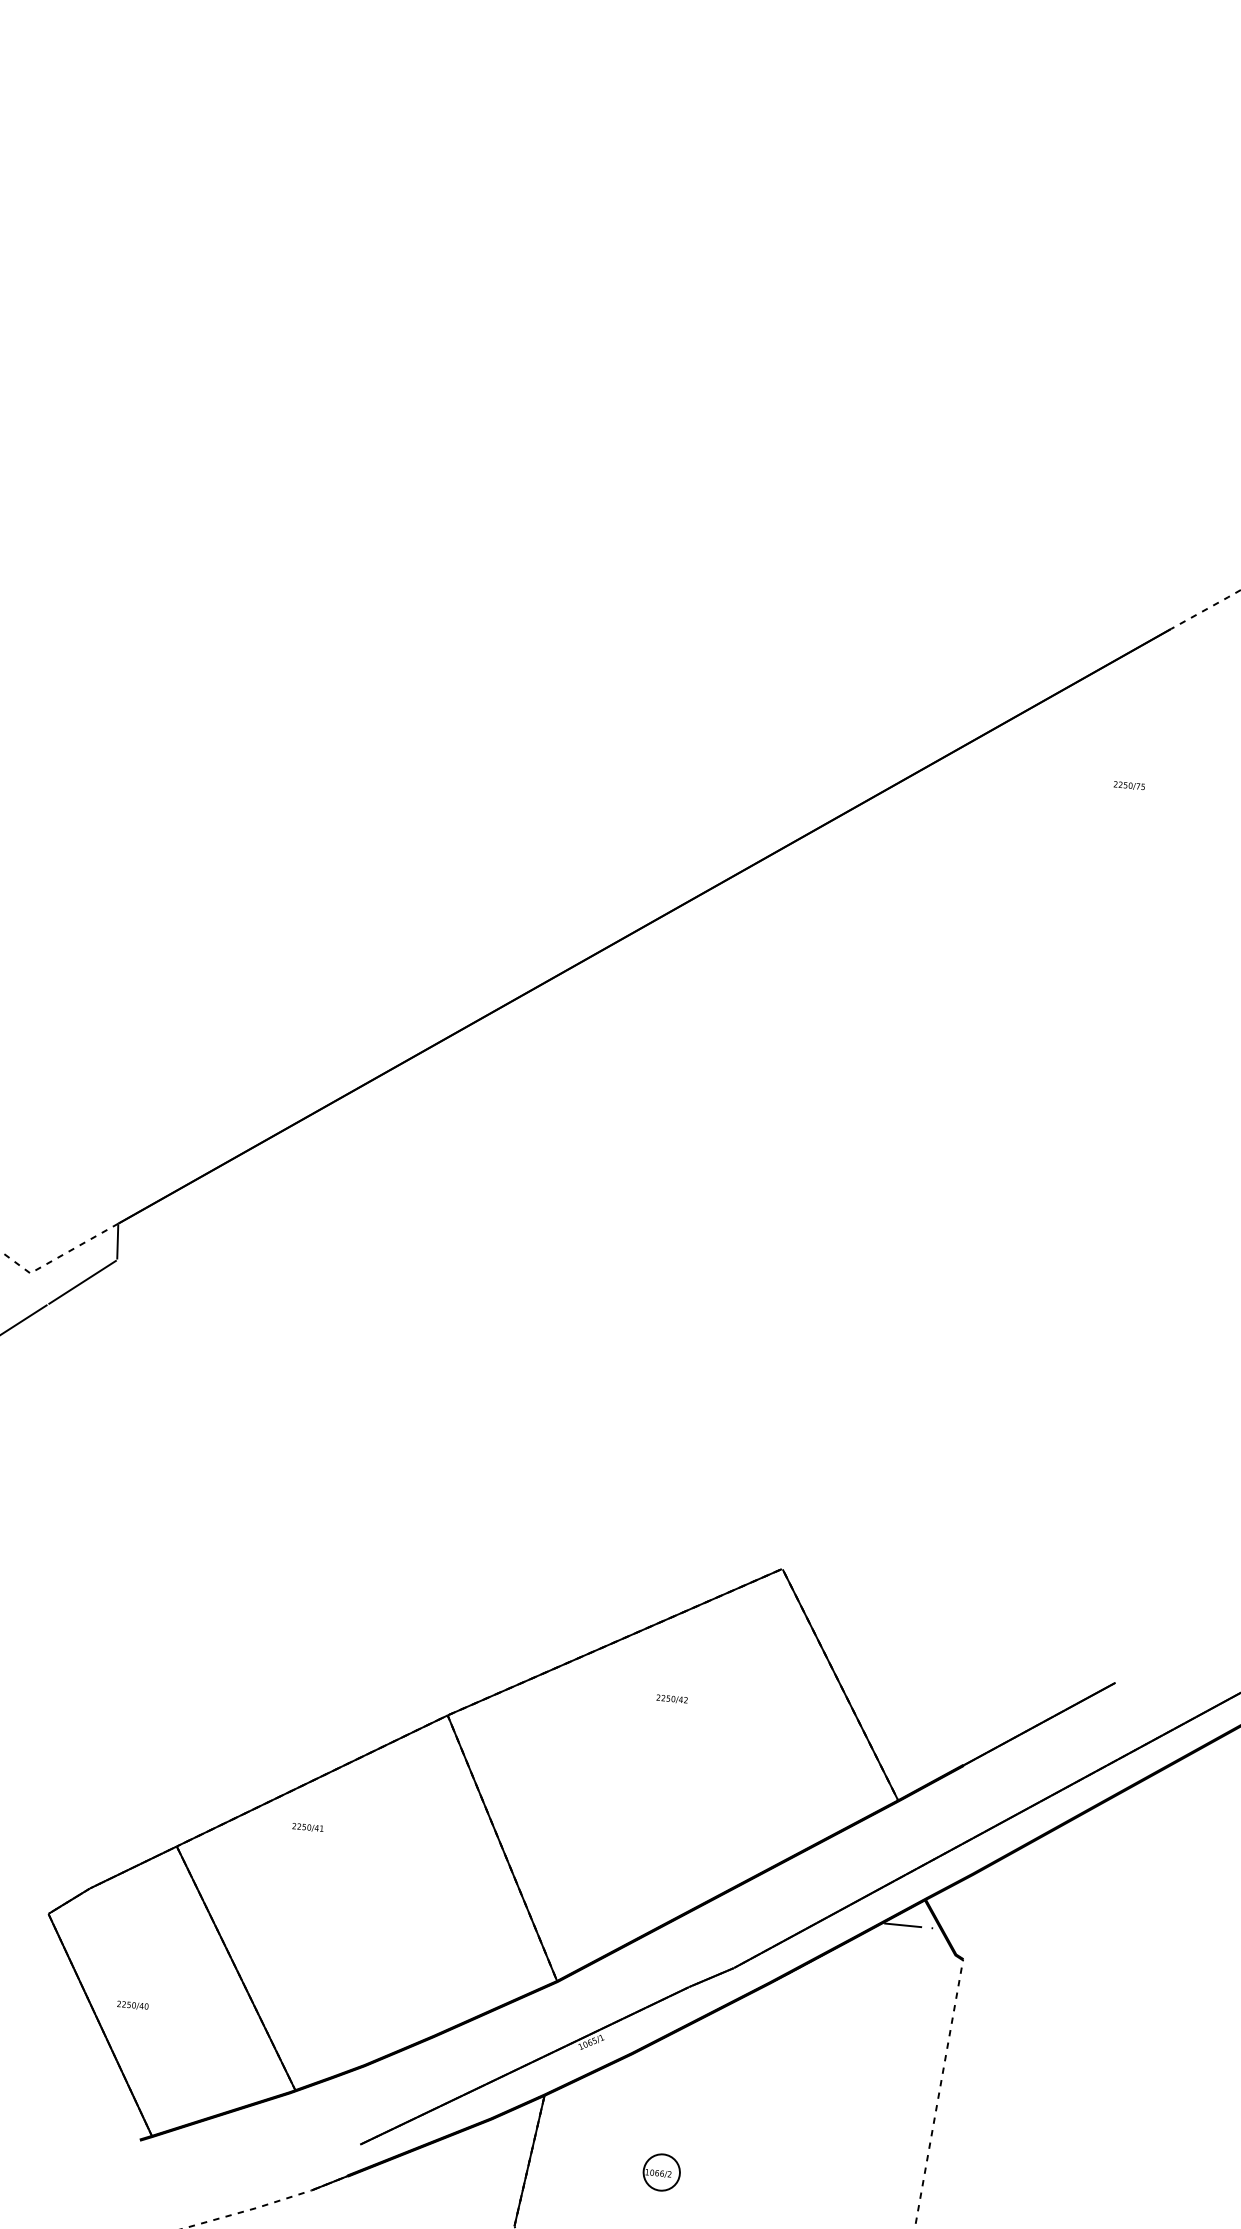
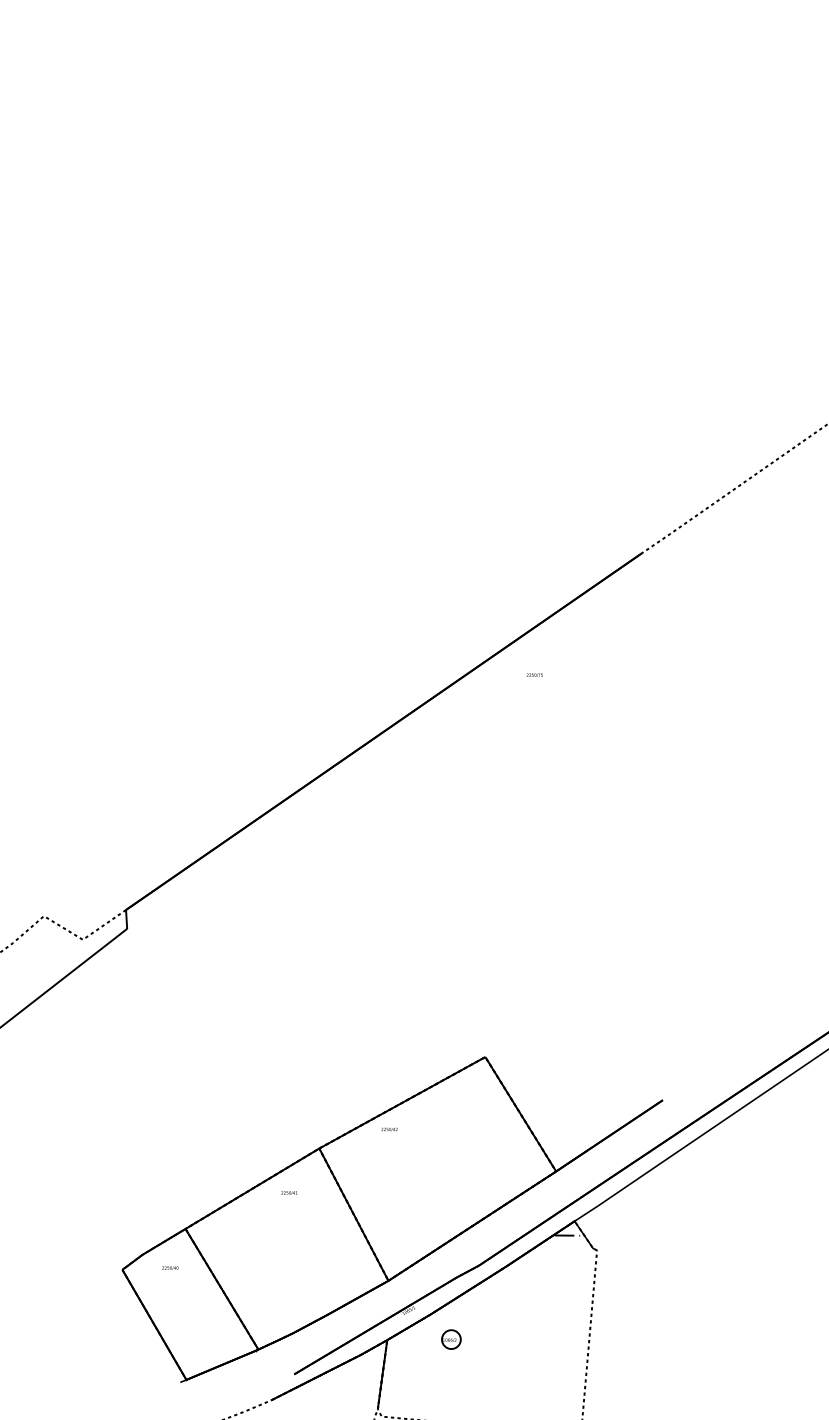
text: (1128, 784) -> (534, 674), moved
text: (672, 1699) -> (389, 1129), moved
text: (308, 1826) -> (289, 1192), moved
text: (133, 2004) -> (170, 1267), moved
part: (661, 2172) -> (451, 1339), moved

